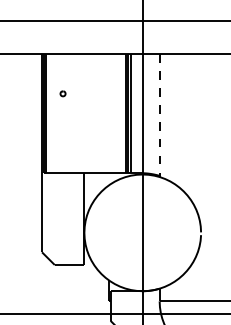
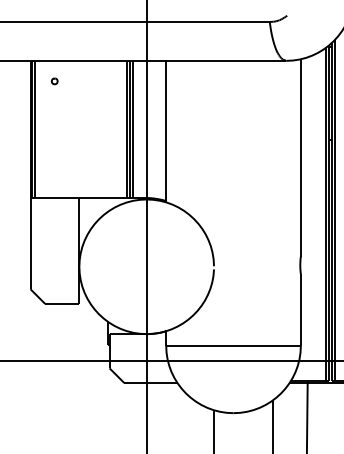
part: (62, 93) -> (54, 81), moved
line: (159, 115) -> (166, 131), dashed -> solid

